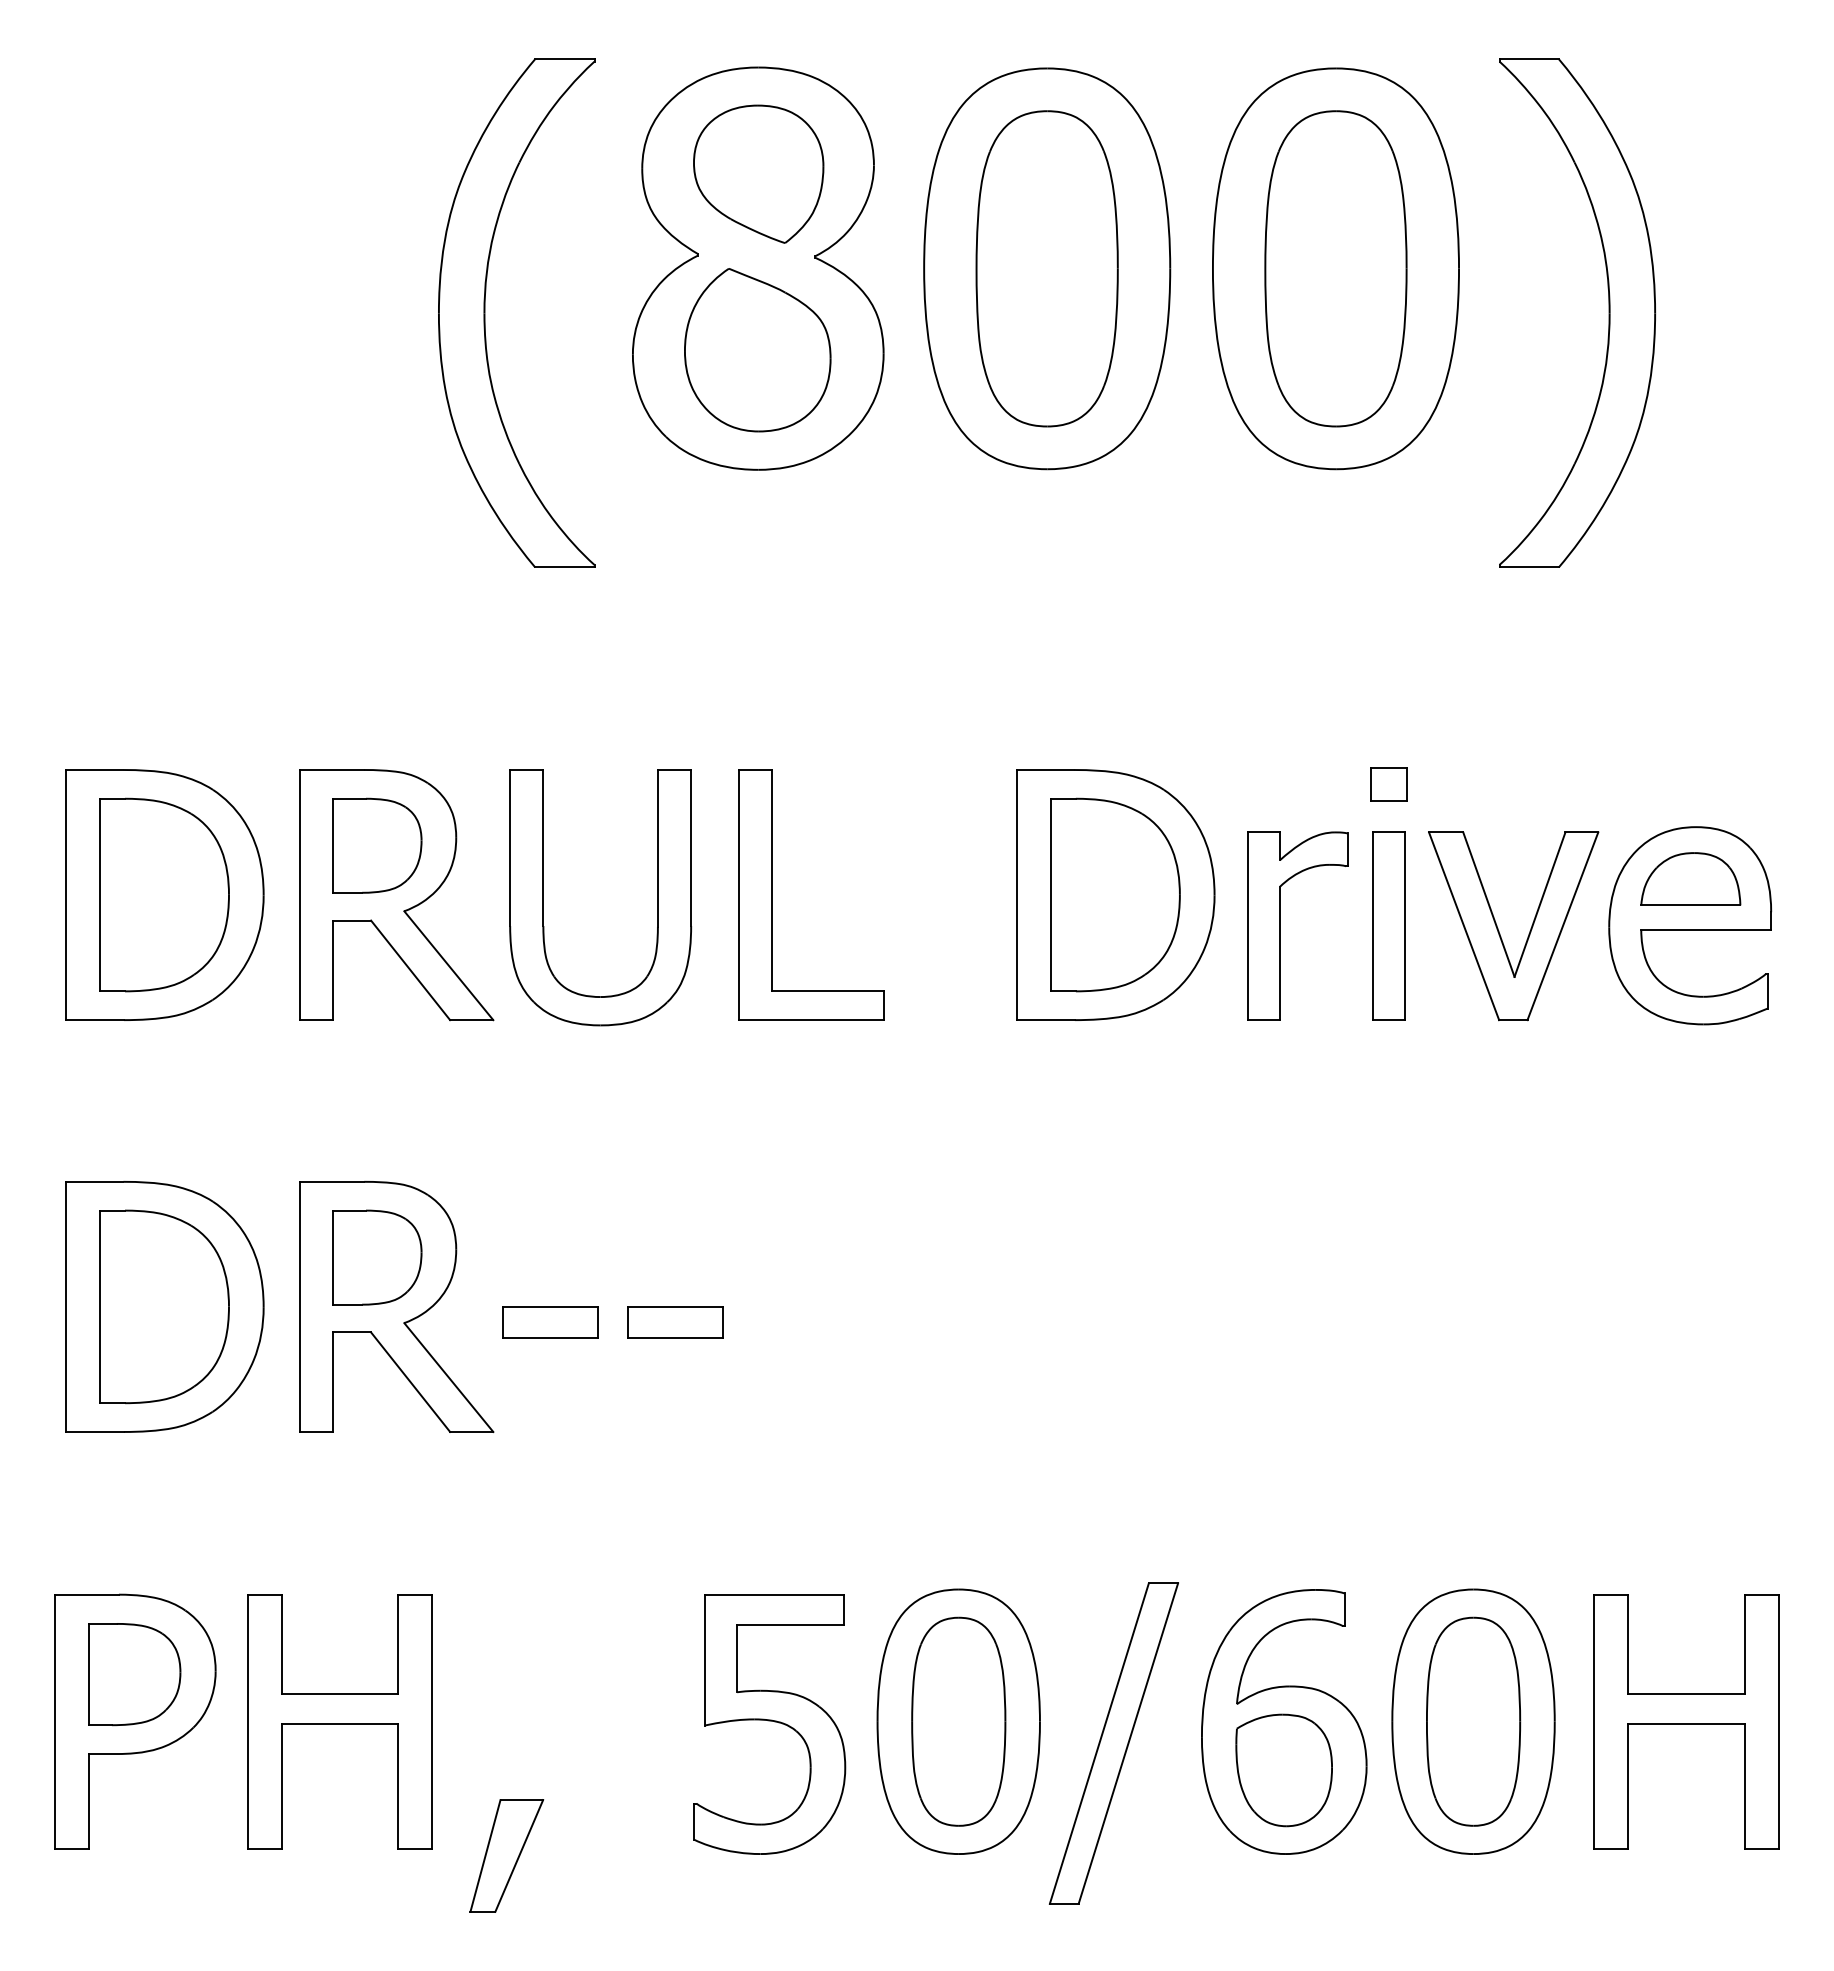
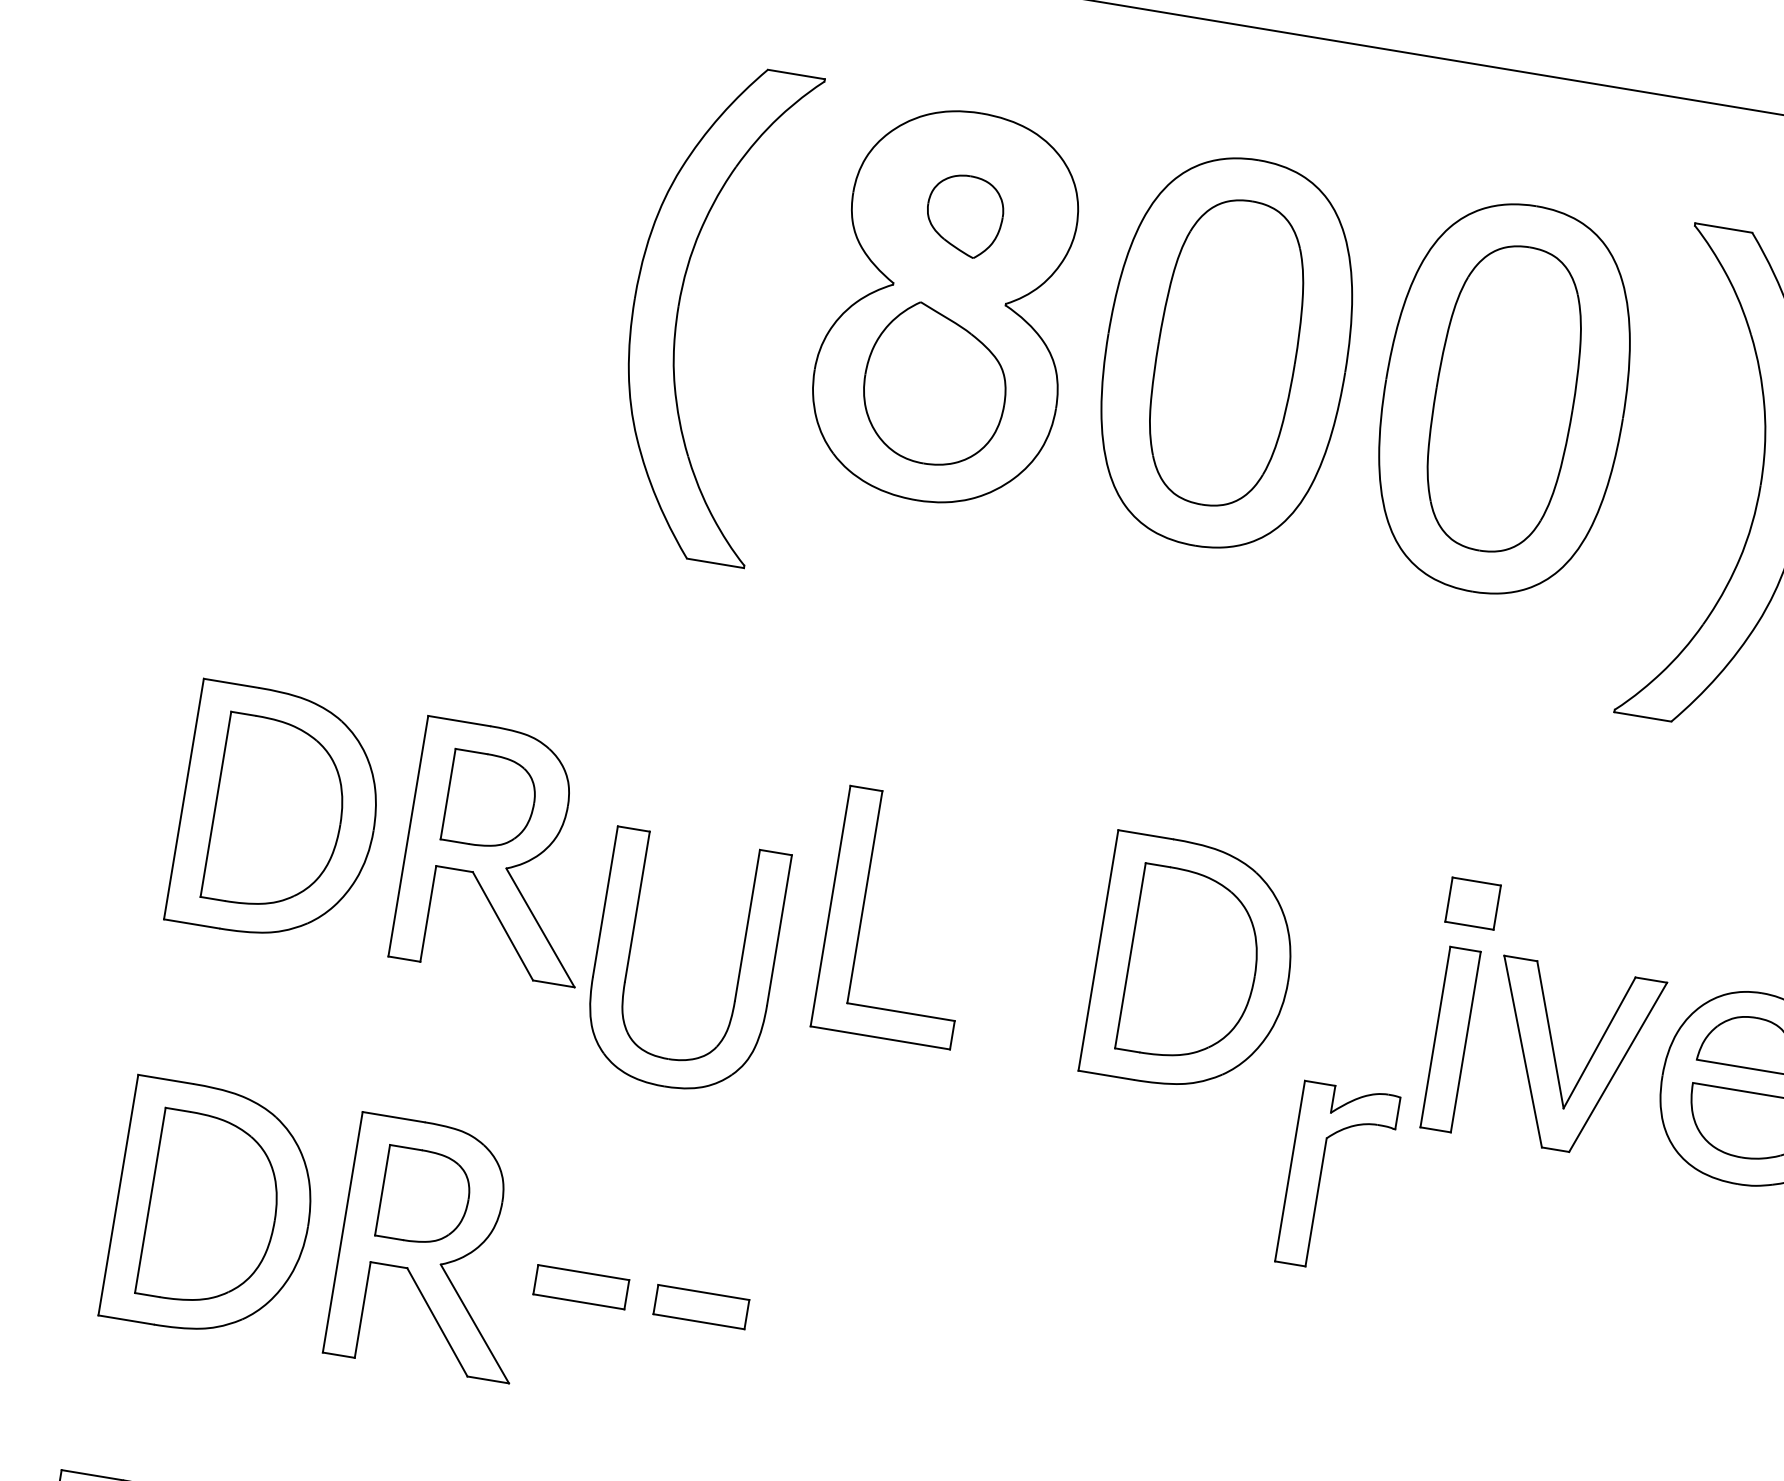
part: (758, 173) -> (964, 215), size x0.6
part: (1388, 784) -> (1473, 903), size x1.4
part: (543, 897) -> (629, 954), moved
part: (1280, 925) -> (1321, 1175), moved

